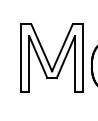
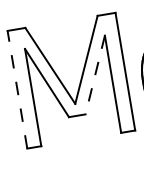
line: (65, 57) -> (94, 75), solid -> dashed
line: (21, 58) -> (17, 90), solid -> dashed

